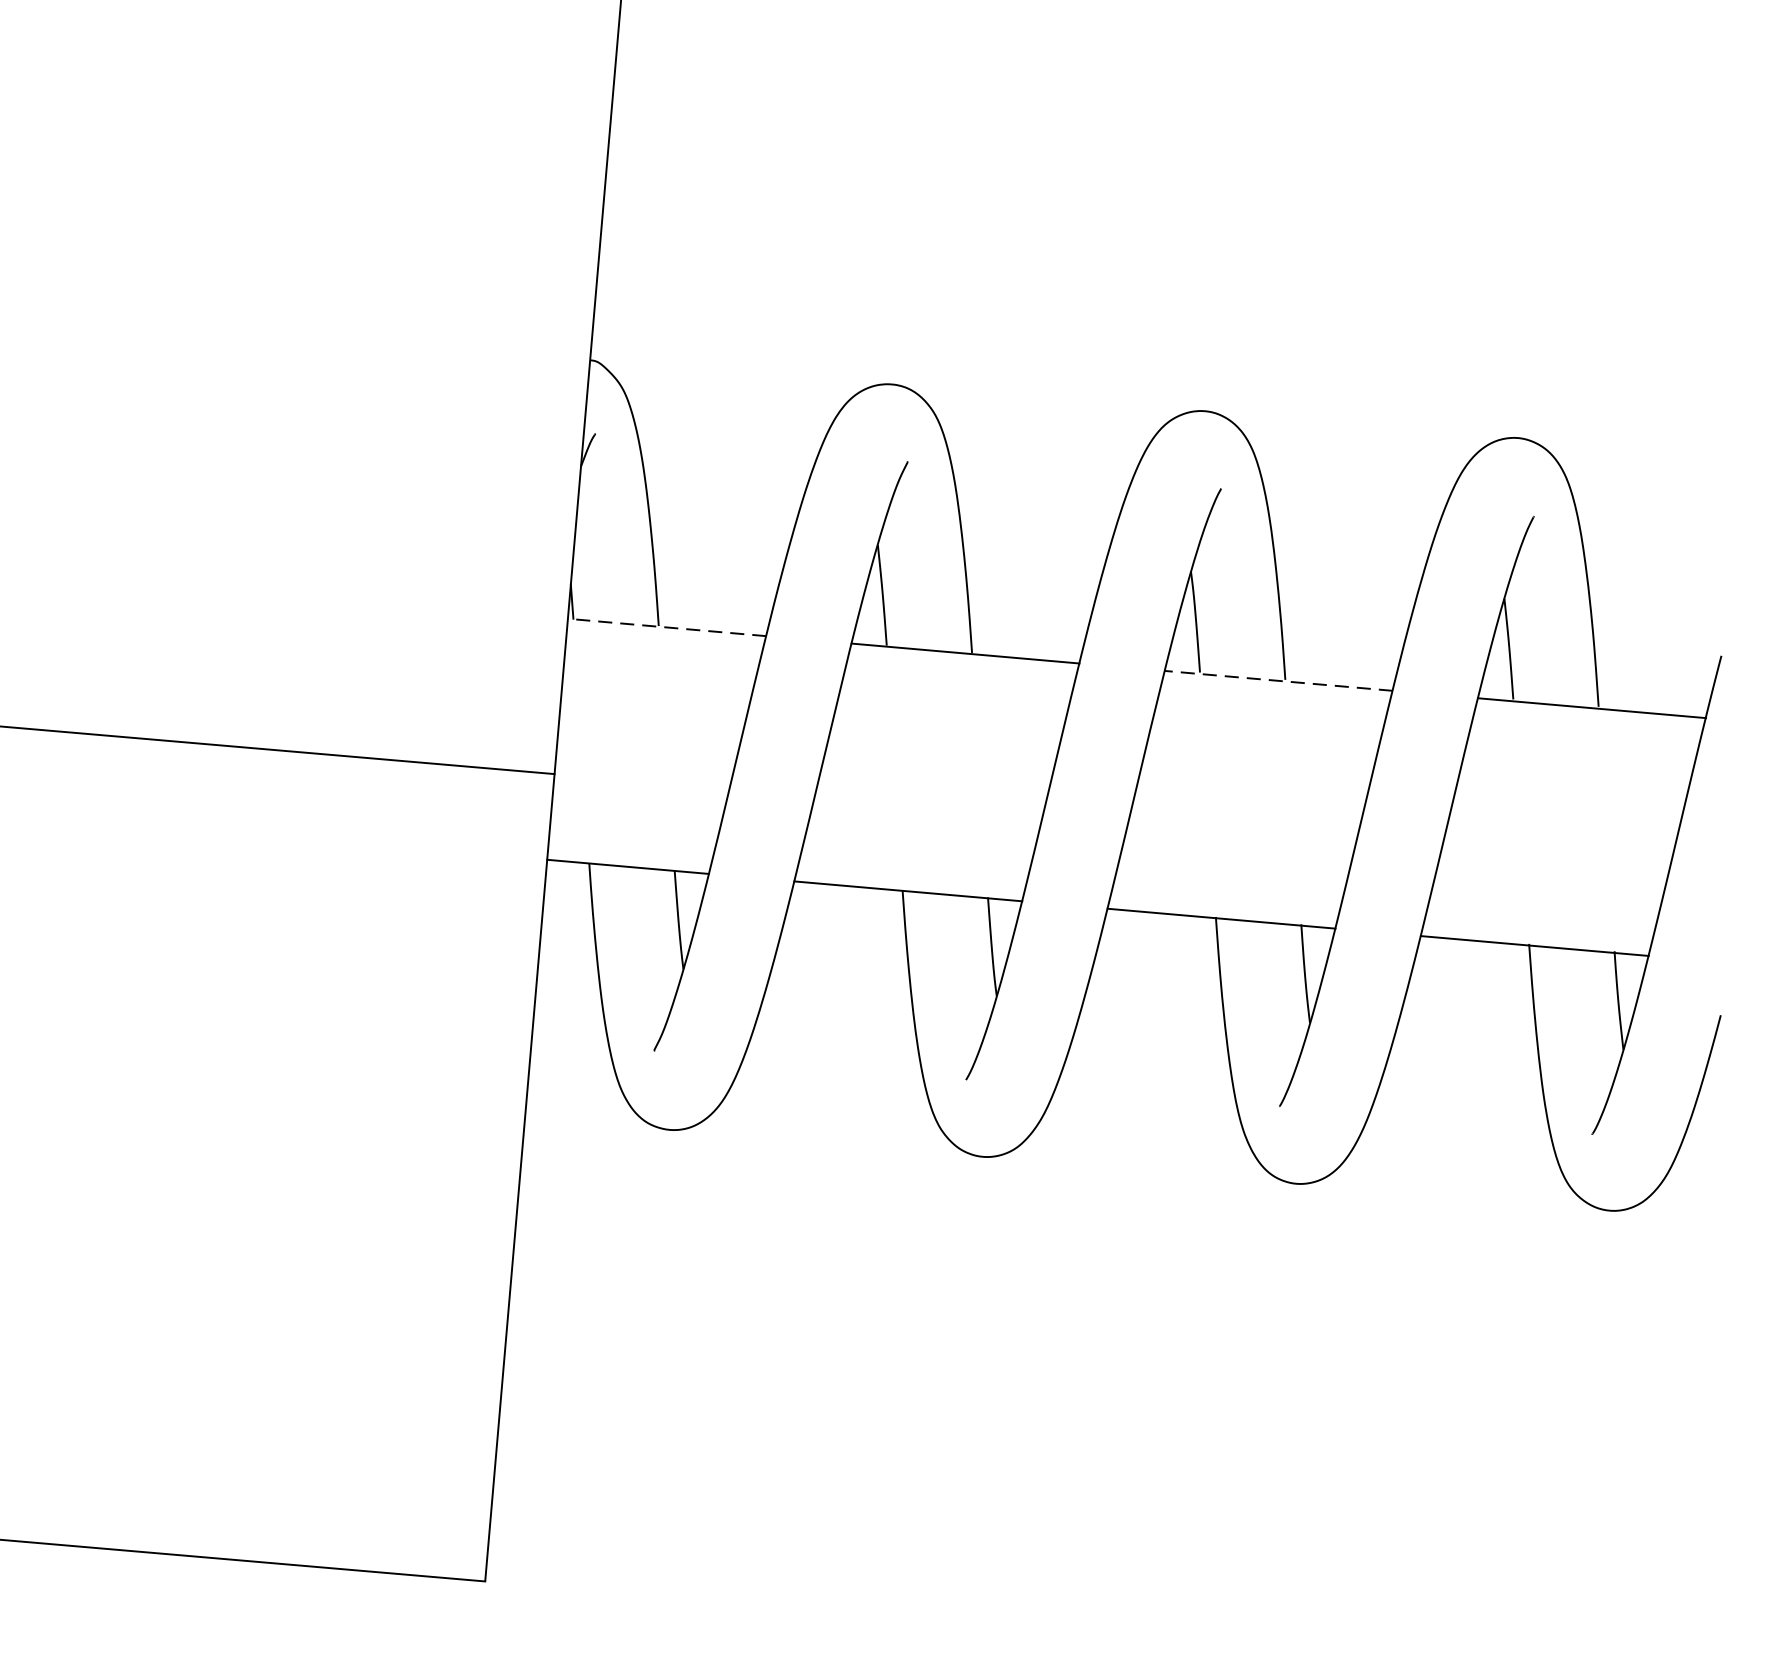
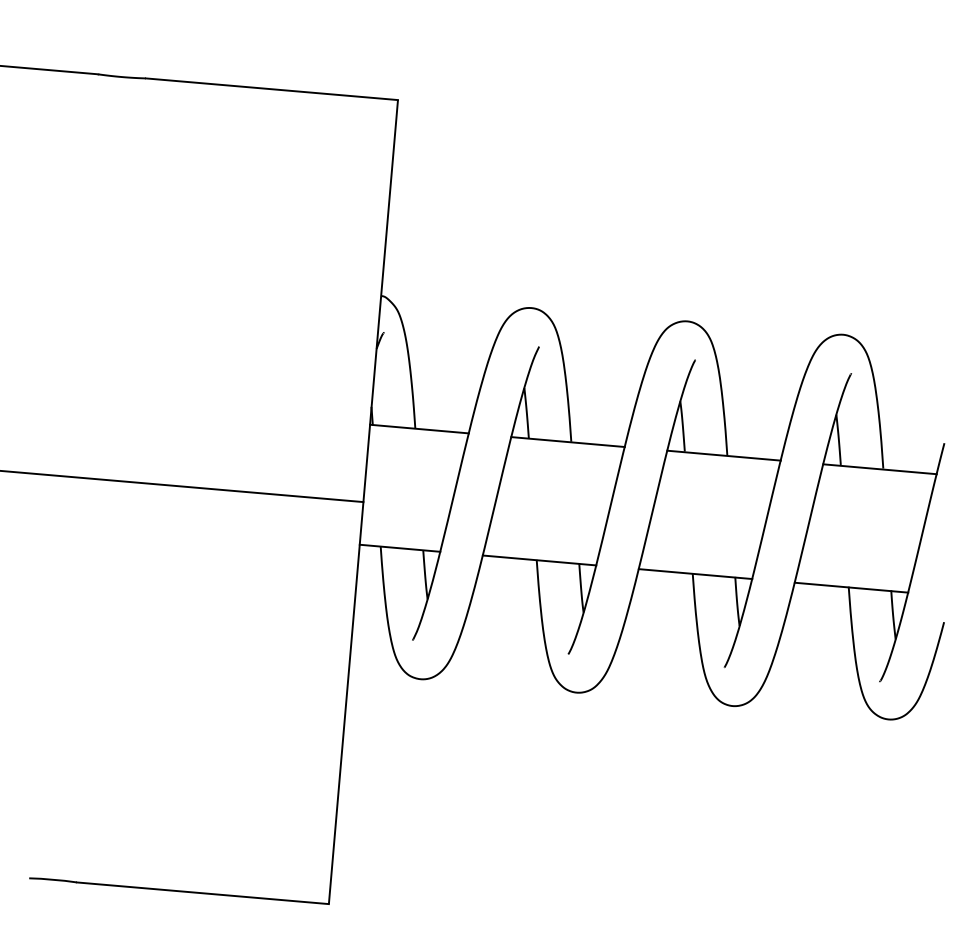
line: (667, 628) -> (419, 429), dashed -> solid
line: (1279, 680) -> (724, 455), dashed -> solid

